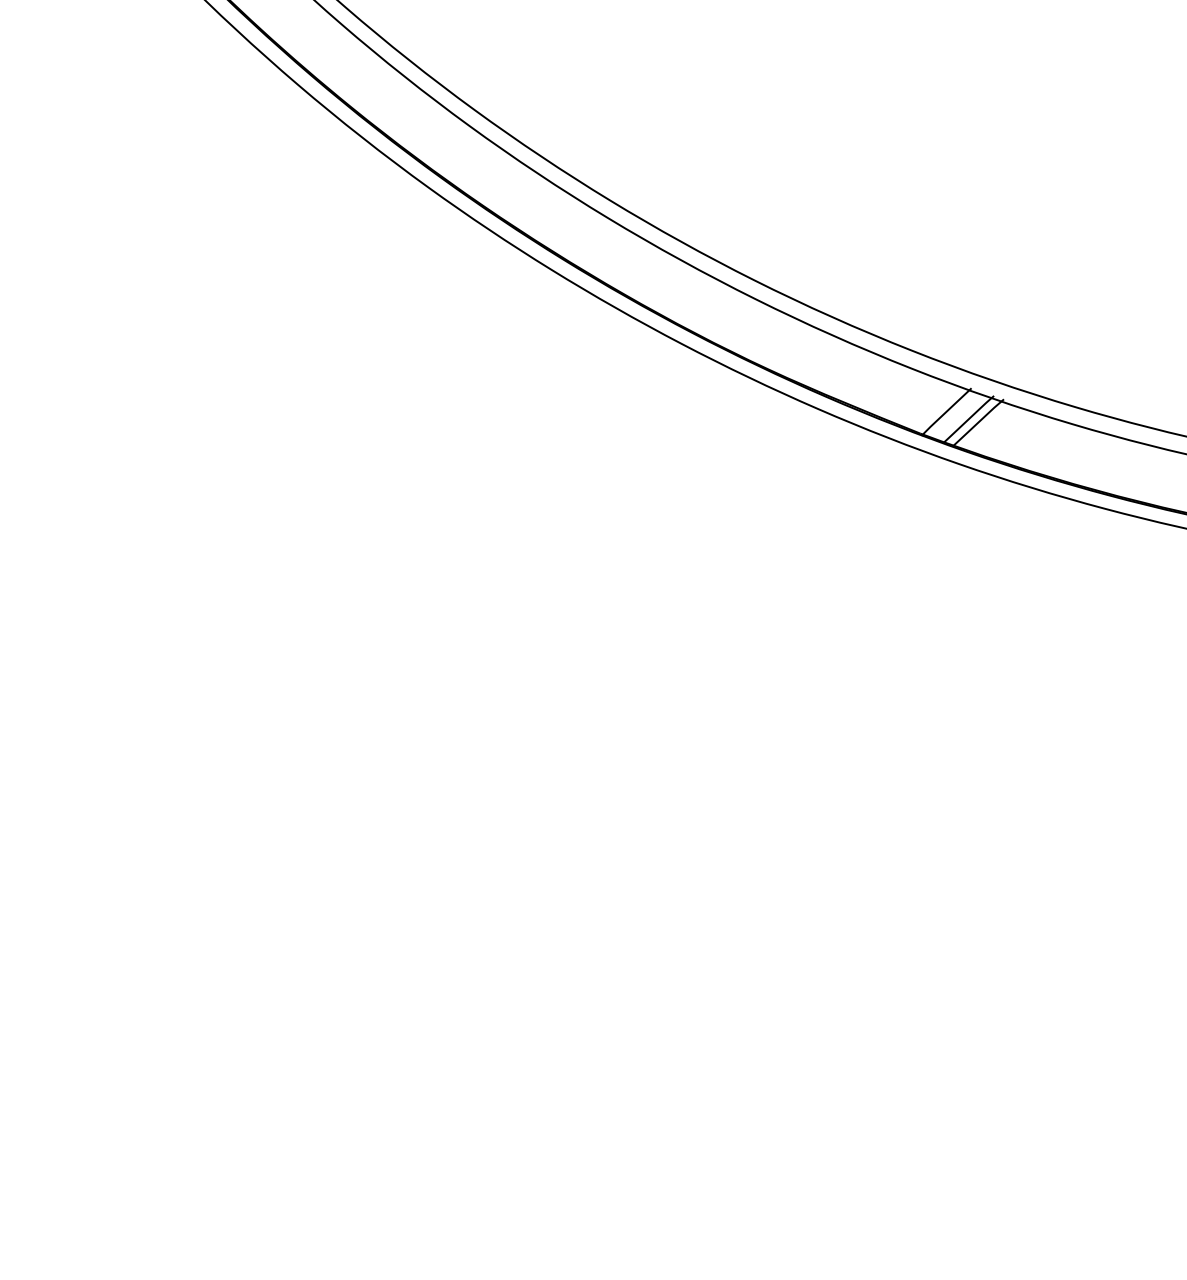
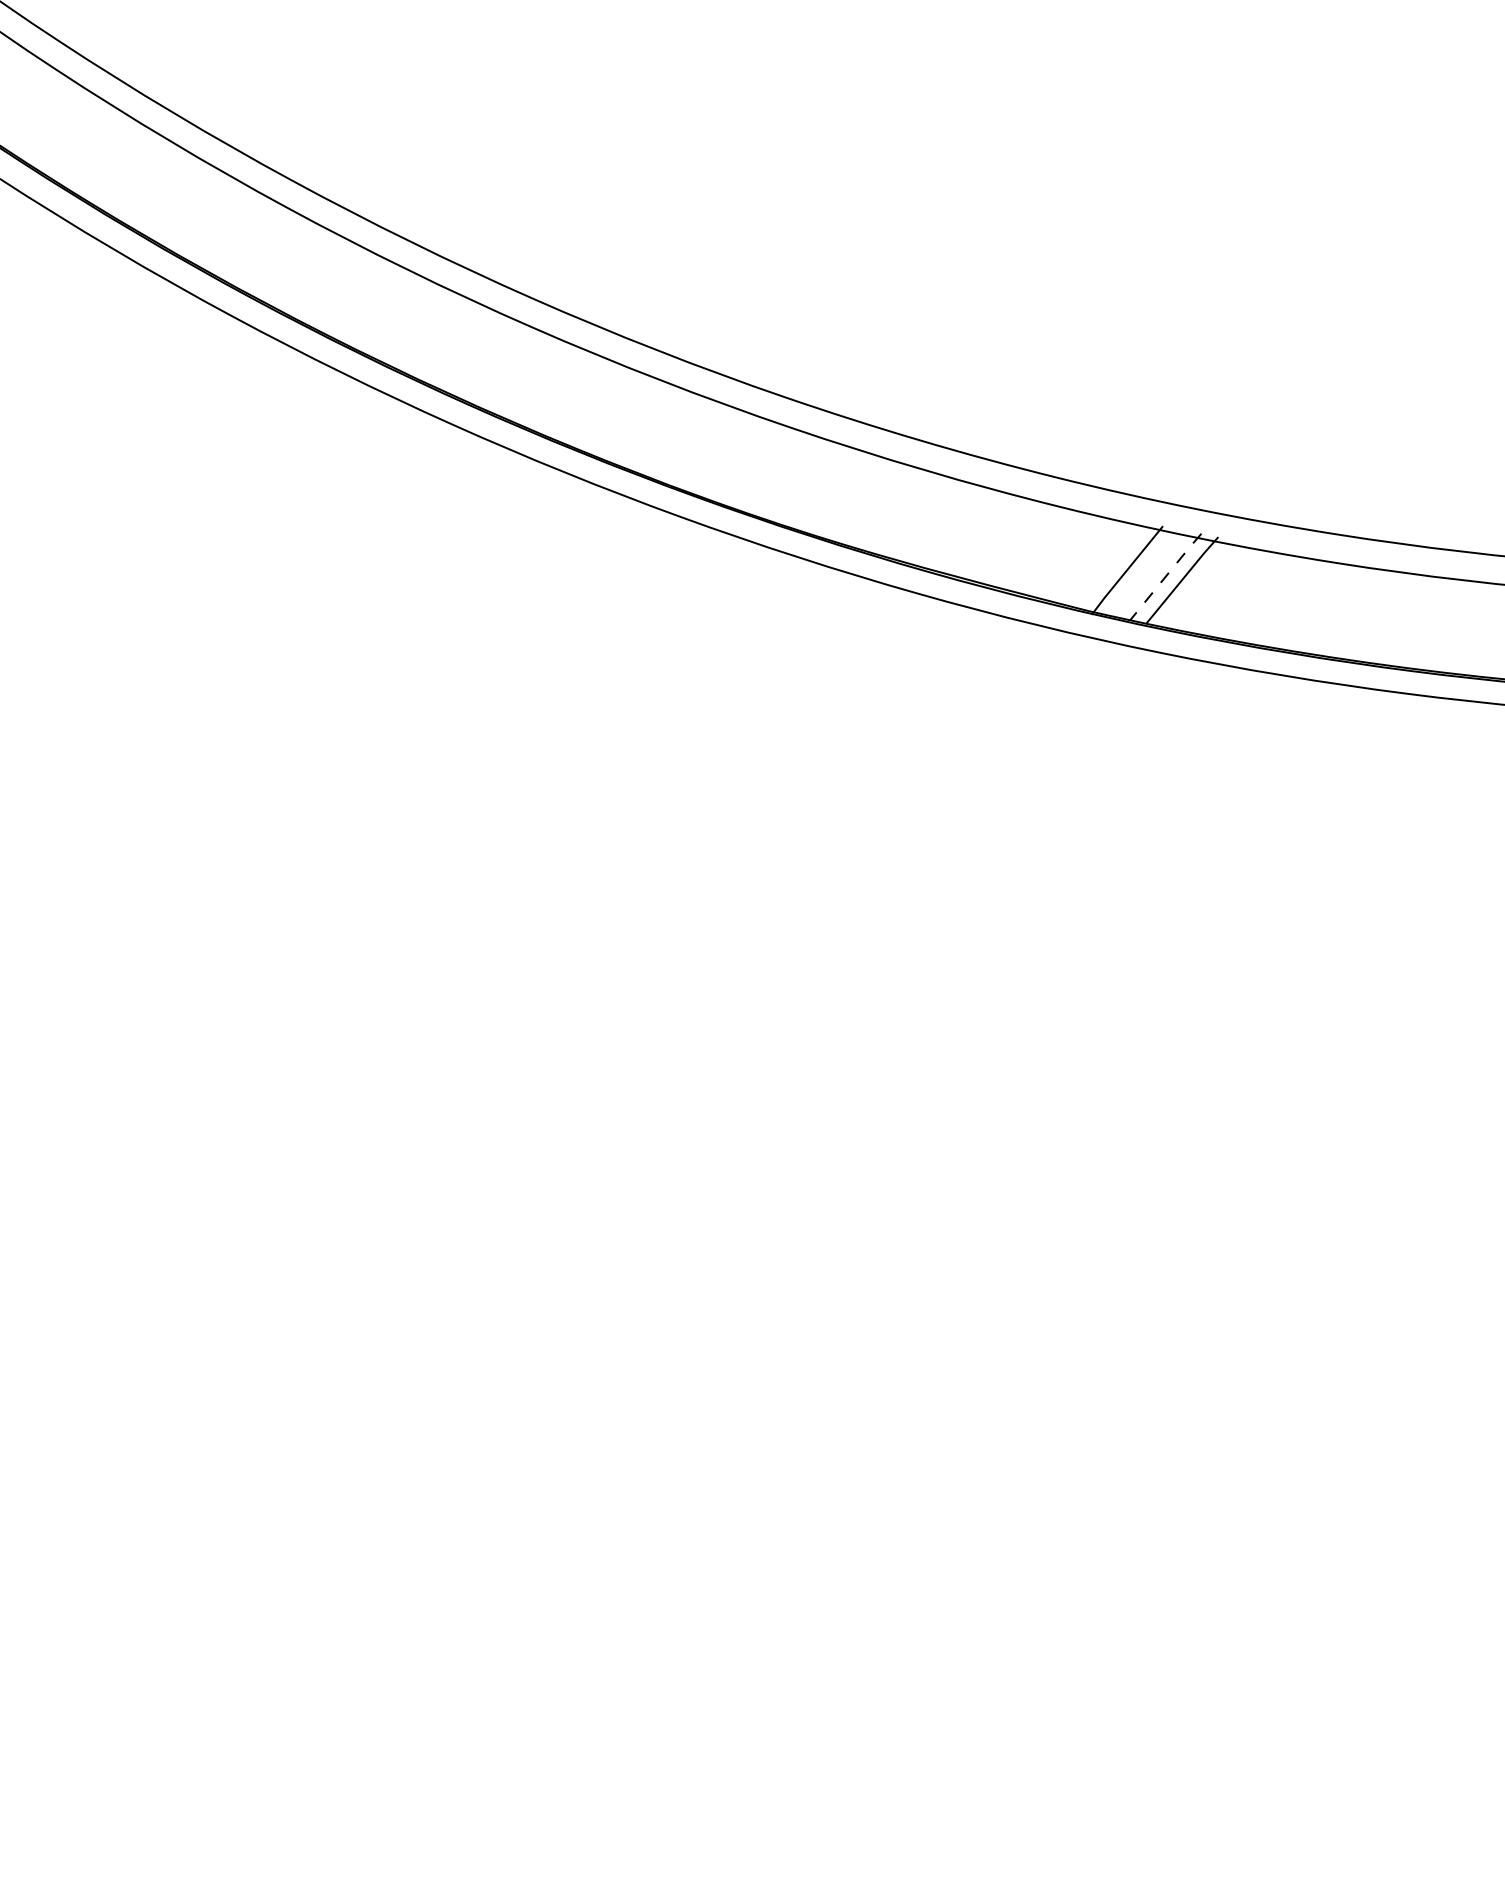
line: (969, 418) -> (1166, 575), solid -> dashed

